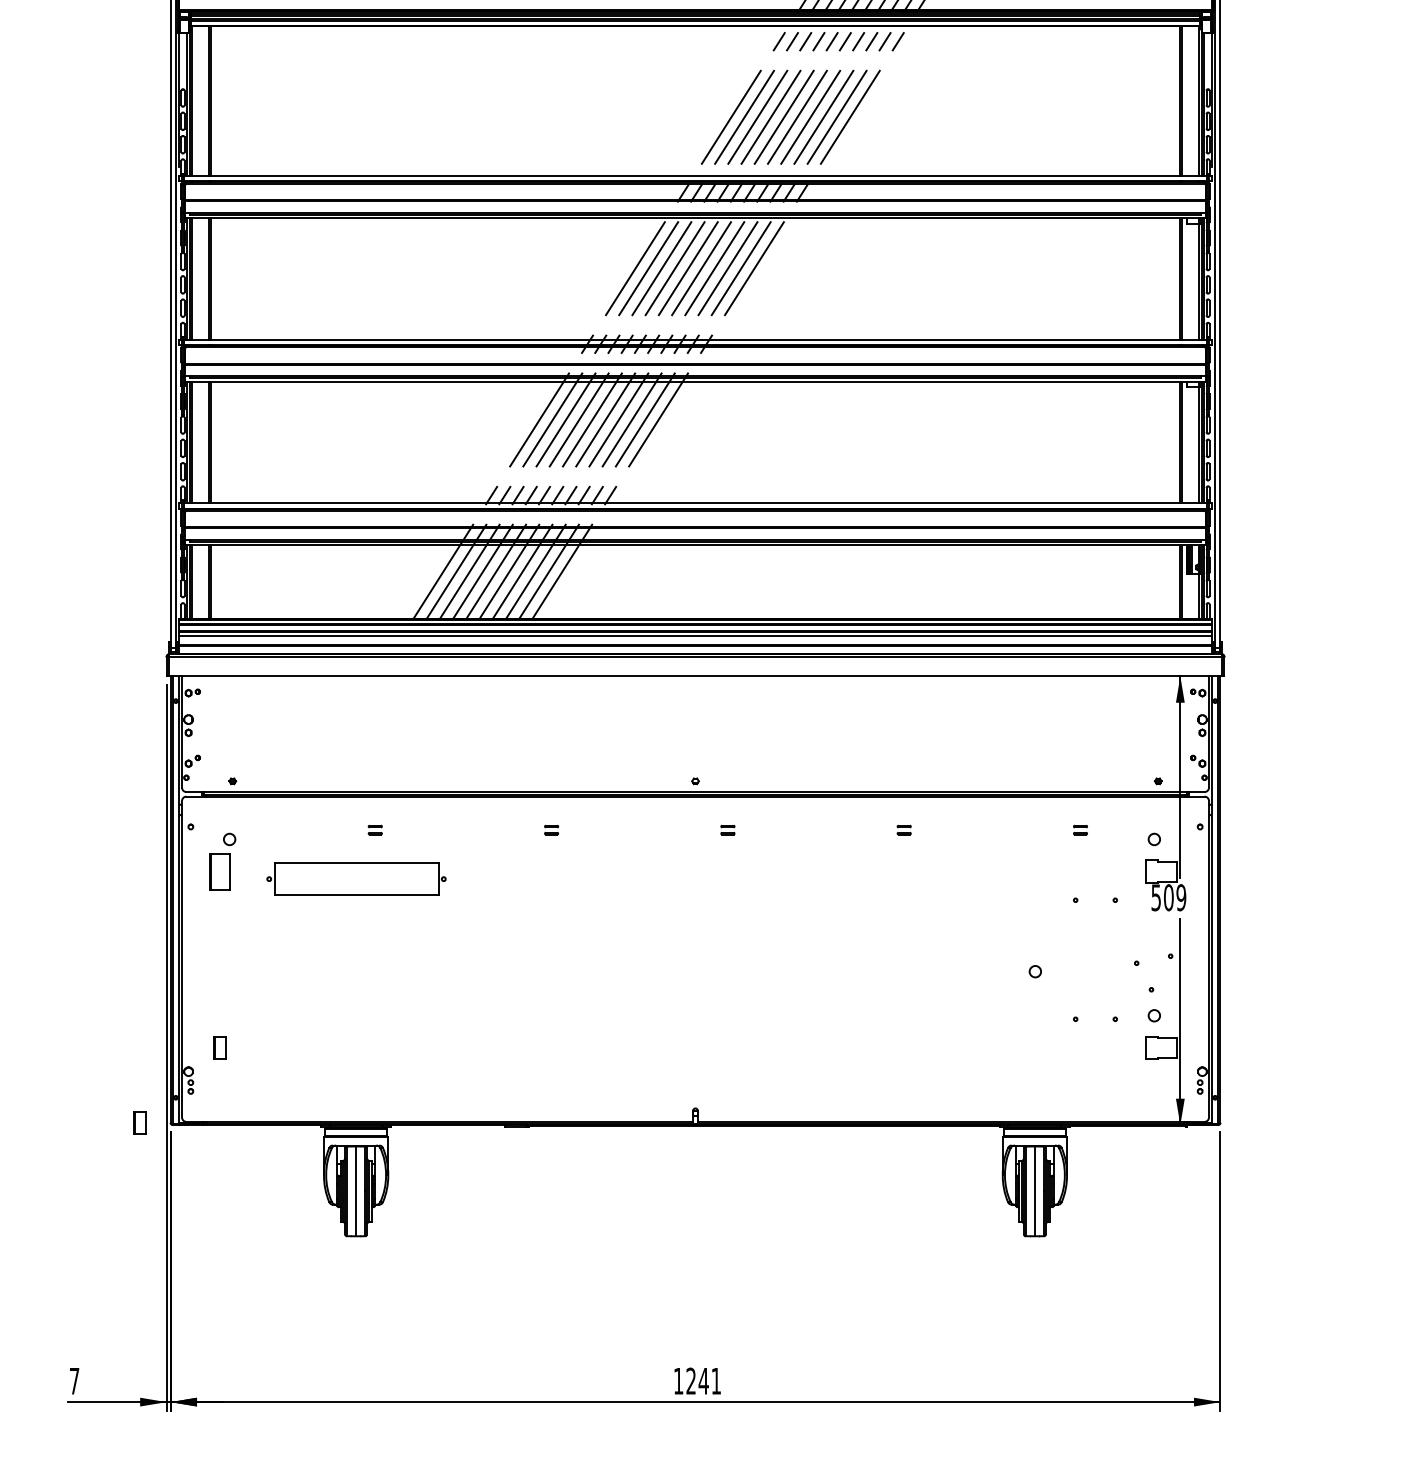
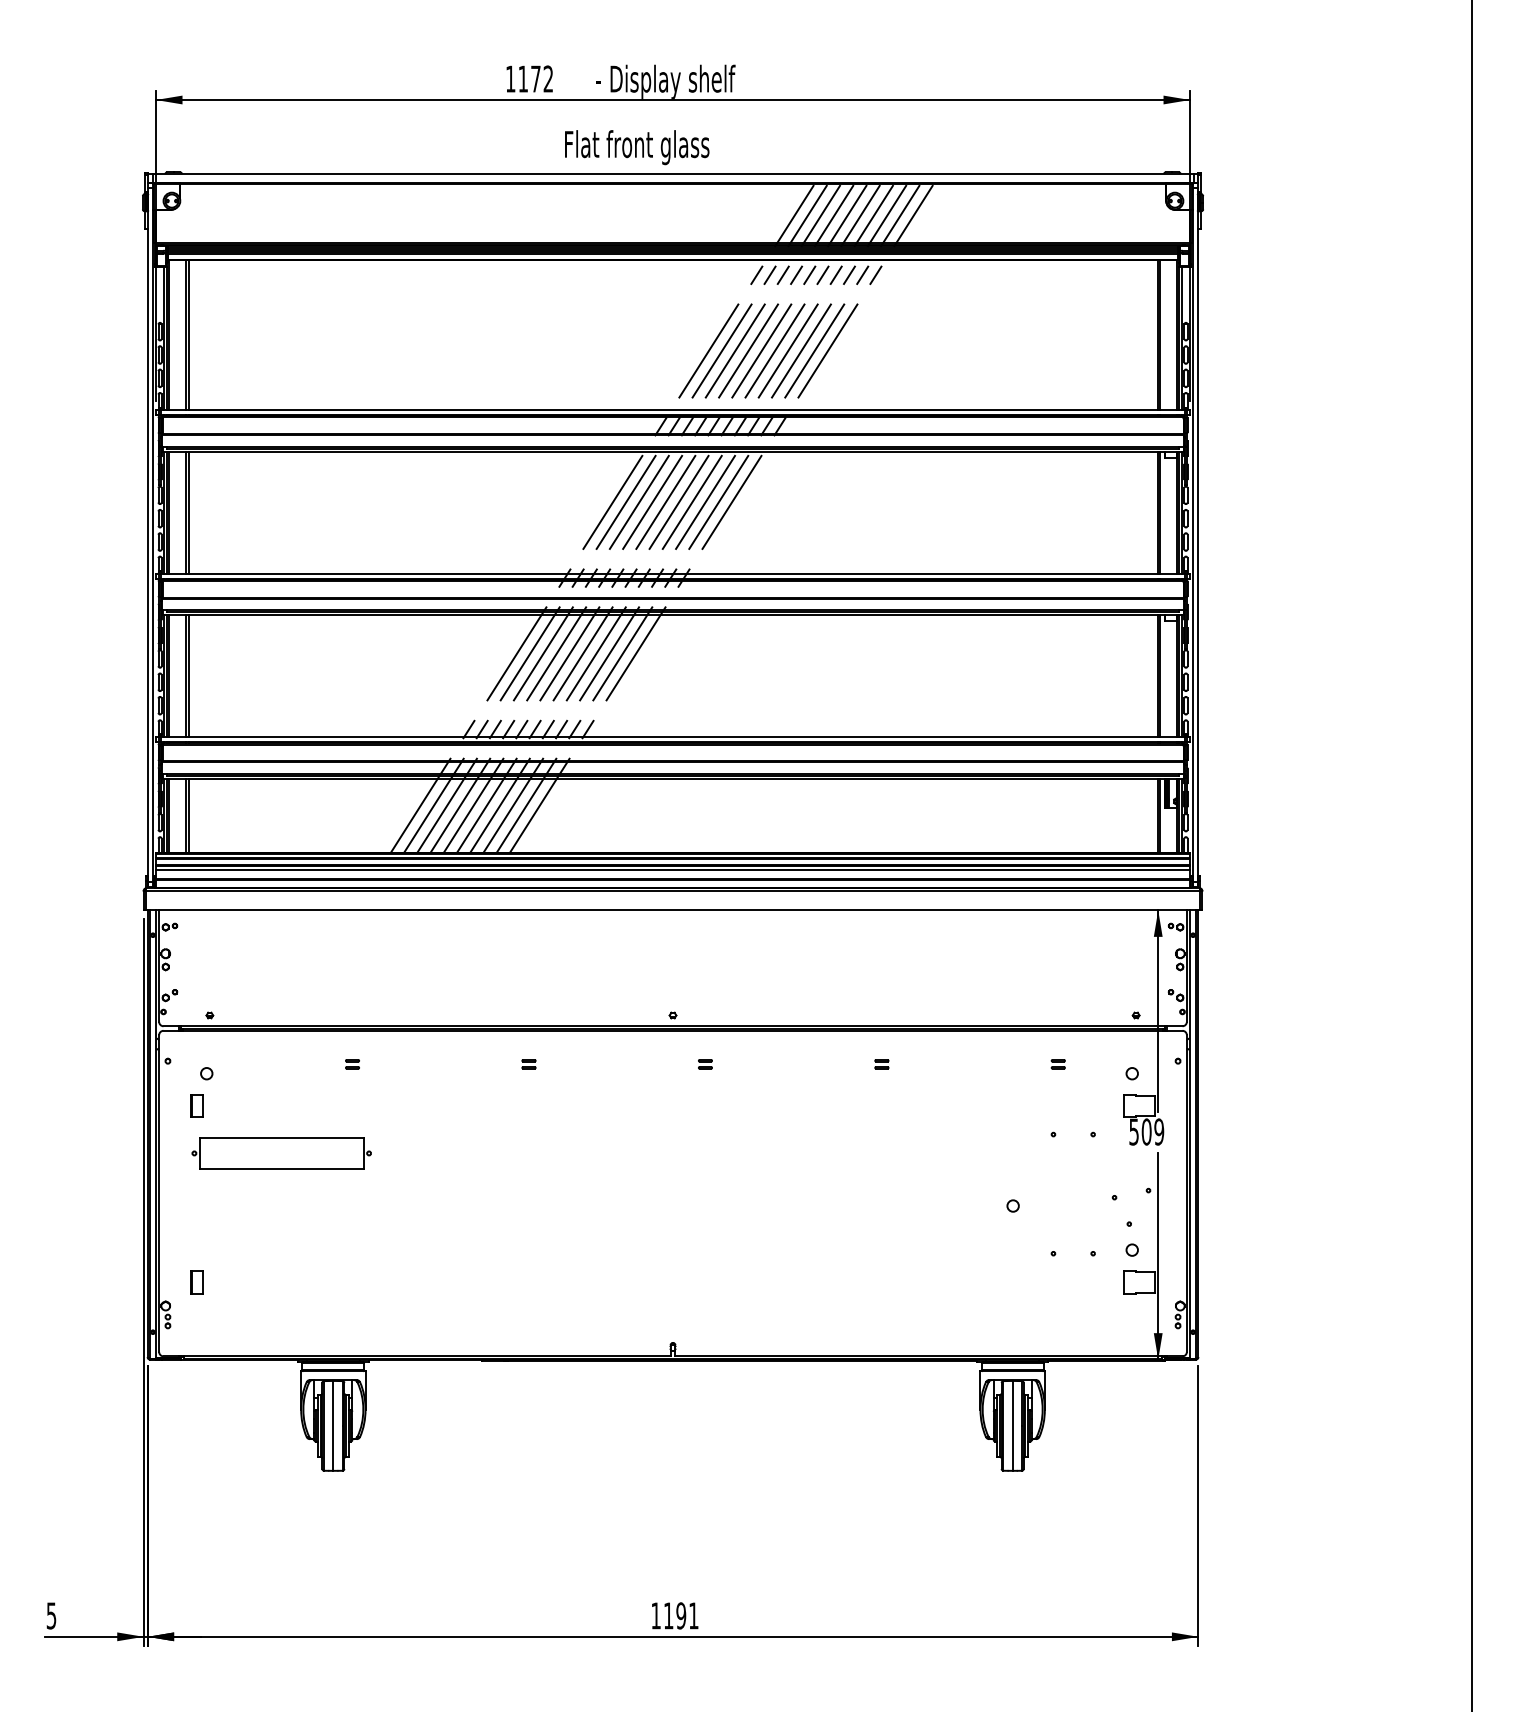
part: (219, 871) -> (196, 1105), size x0.62
part: (356, 879) -> (281, 1153), moved
part: (139, 1123) -> (116, 1357), removed
text: (74, 1380) -> (51, 1615), 7 -> 5
text: (698, 1380) -> (675, 1615), 1241 -> 1191

